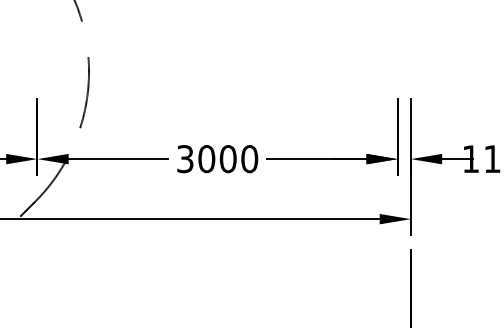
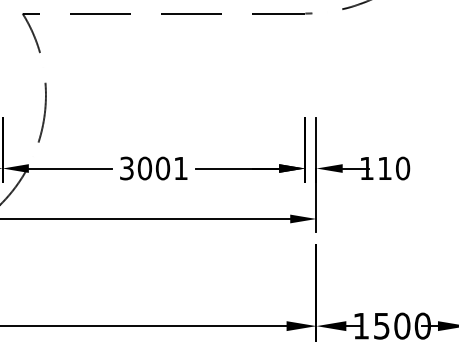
text: (250, 159) -> (181, 168), 3000 -> 3001

